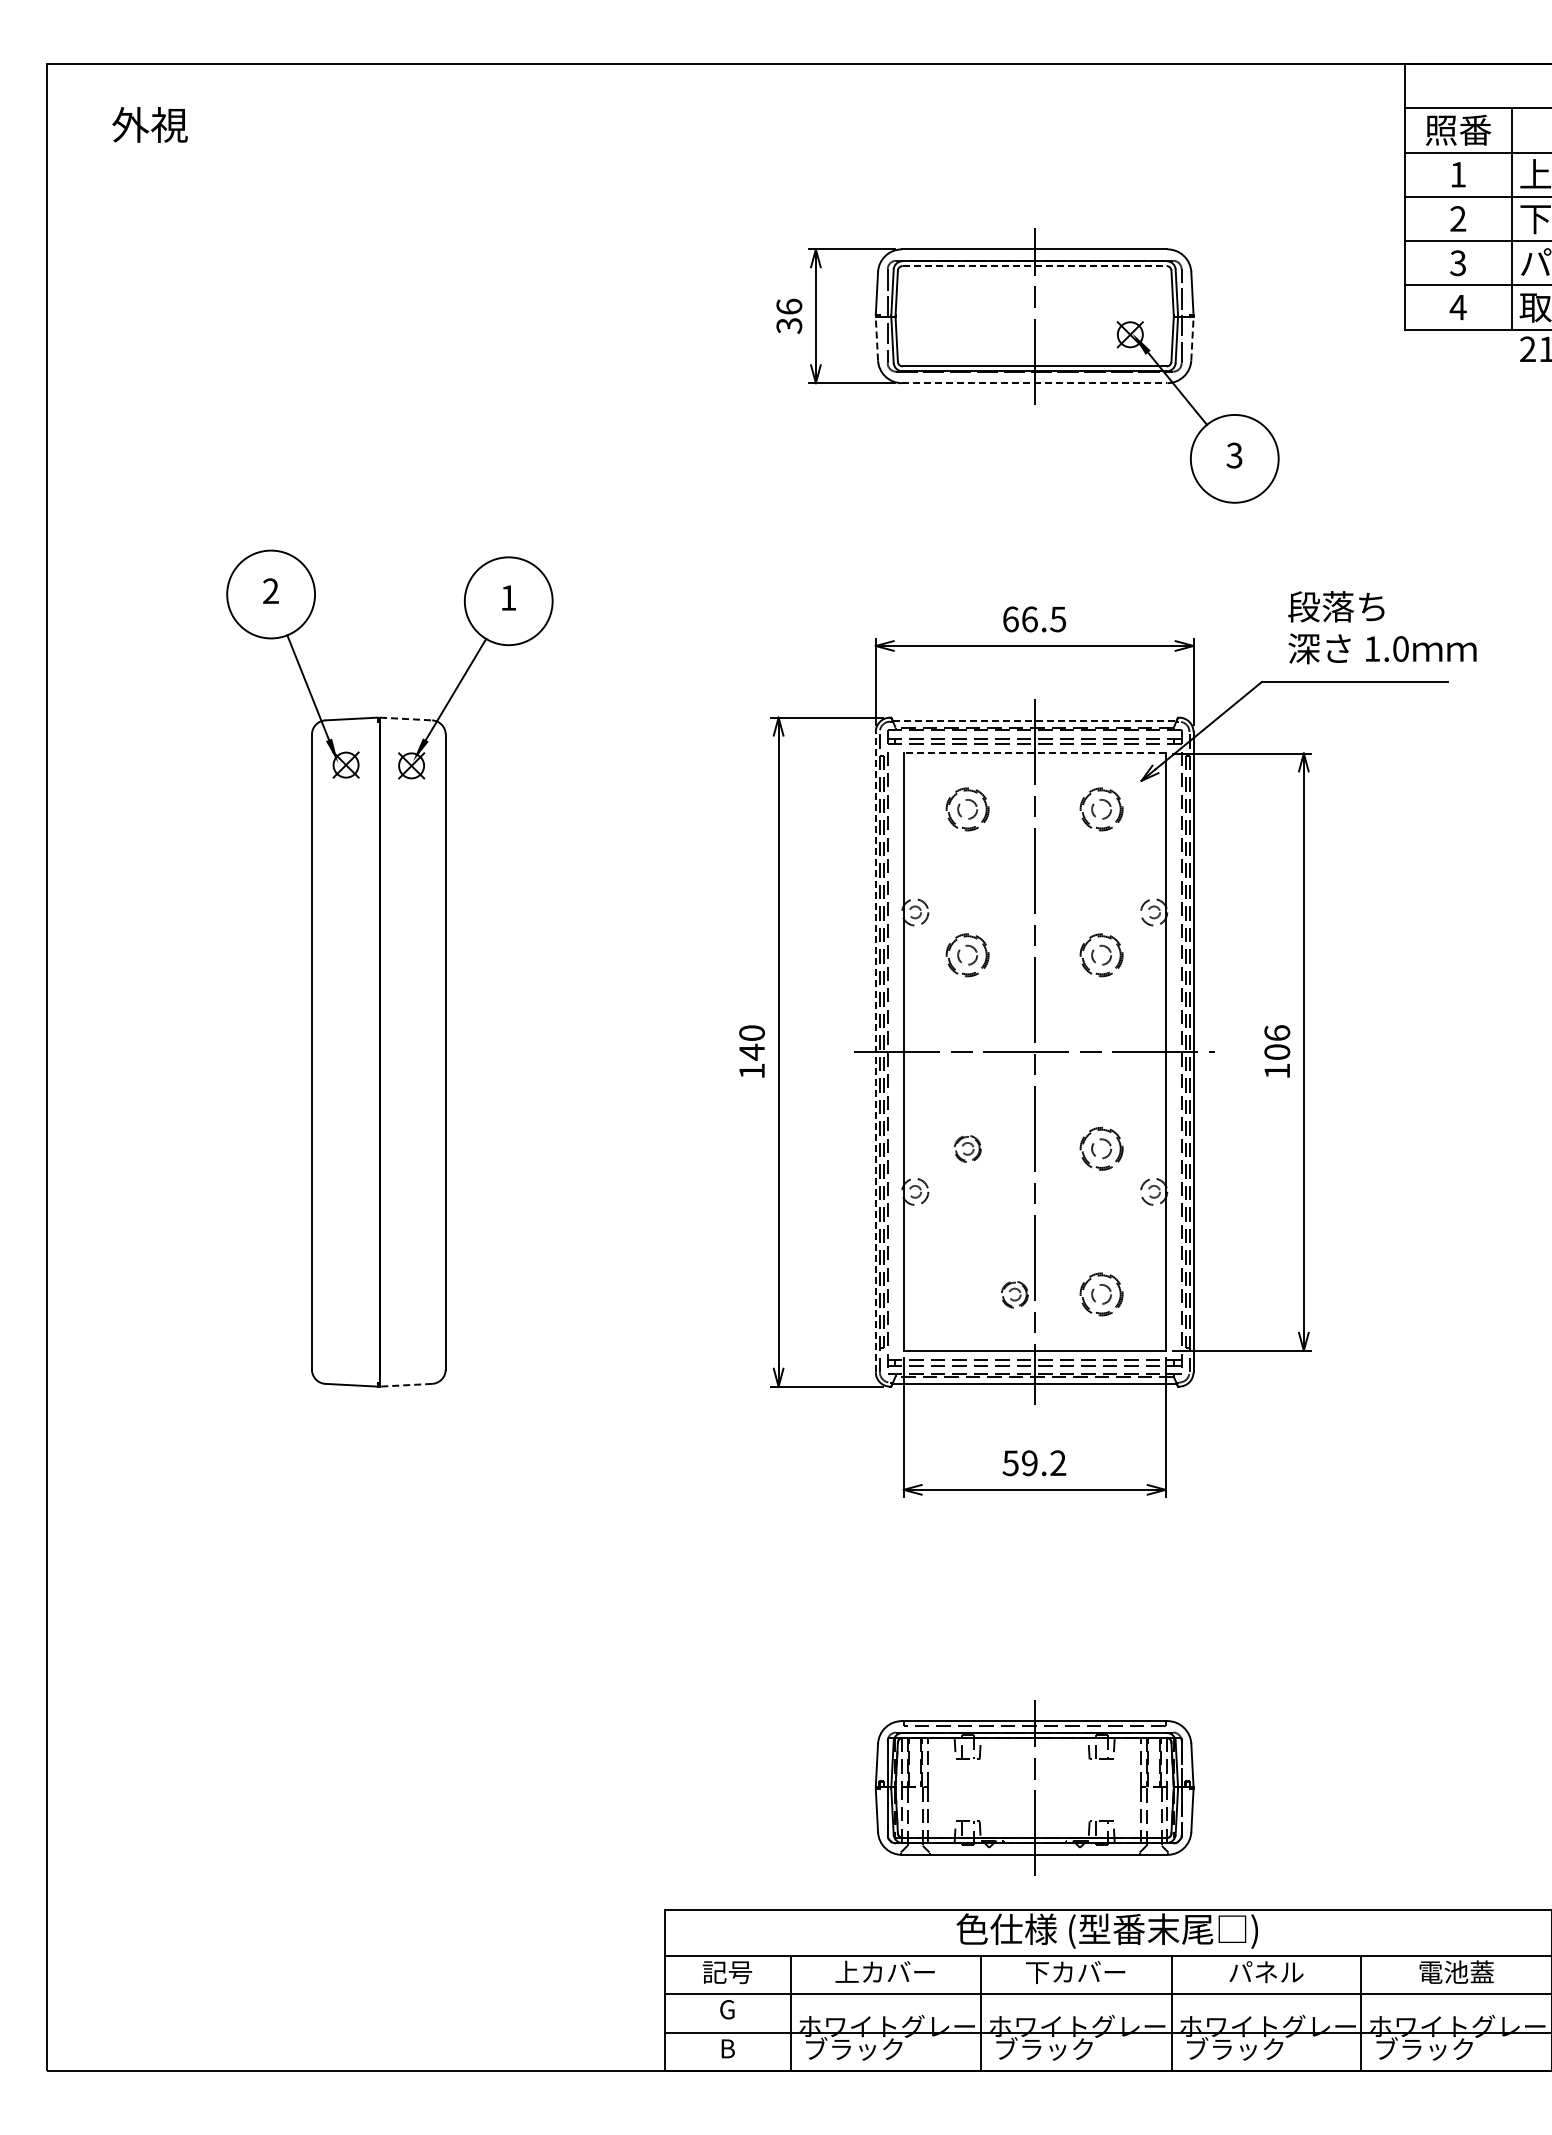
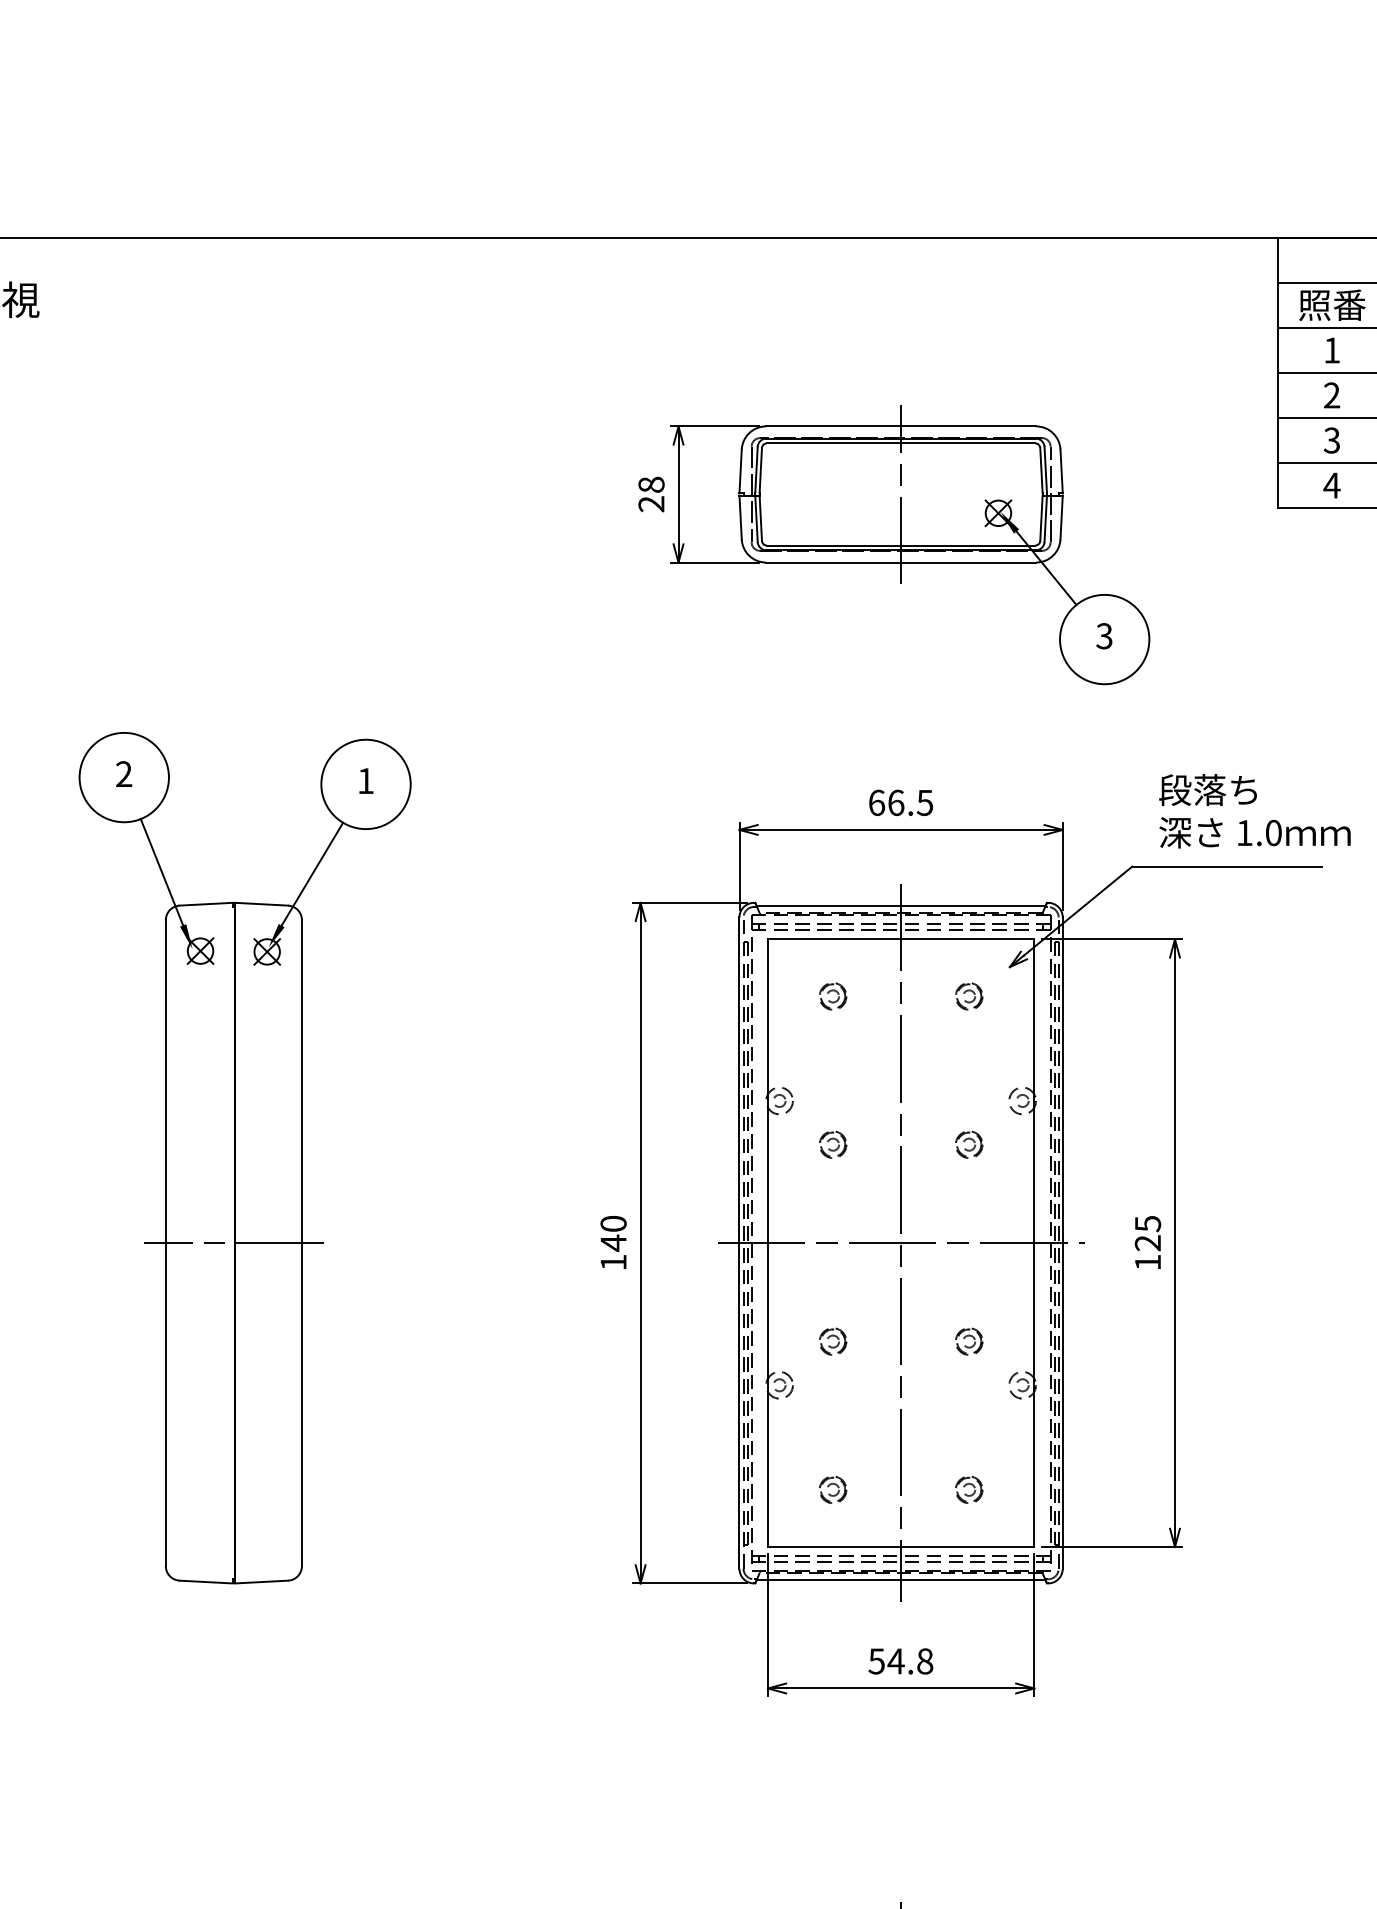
line: (1034, 266) -> (900, 443), dashed -> solid
text: (789, 315) -> (651, 493), 36 -> 28
line: (876, 339) -> (740, 518), dashed -> solid
line: (1192, 339) -> (1061, 518), dashed -> solid
line: (1034, 383) -> (900, 562), dashed -> solid
line: (406, 719) -> (262, 904), dashed -> solid
line: (1035, 720) -> (901, 905), dashed -> solid
line: (1034, 753) -> (900, 939), dashed -> solid
part: (967, 809) -> (832, 996), size x0.62
part: (1101, 809) -> (969, 996), size x0.62
part: (967, 955) -> (832, 1144), size x0.62
part: (1101, 955) -> (969, 1144), size x0.62
text: (1277, 1042) -> (1148, 1233), 106 -> 125
line: (875, 1051) -> (739, 1242), dashed -> solid
line: (378, 1052) -> (233, 1243), added
part: (1101, 1148) -> (969, 1341), size x0.62
part: (1014, 1294) -> (832, 1489), moved
part: (1101, 1294) -> (969, 1489), size x0.62
line: (405, 1385) -> (260, 1582), dashed -> solid
text: (1043, 1463) -> (910, 1661), 59.2 -> 54.8

